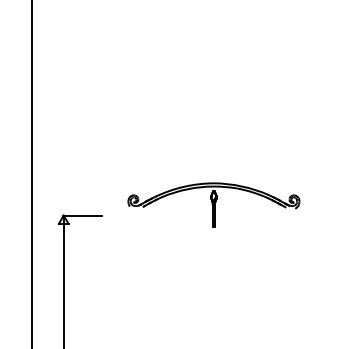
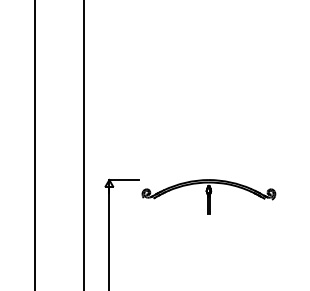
part: (213, 204) -> (208, 196), moved

